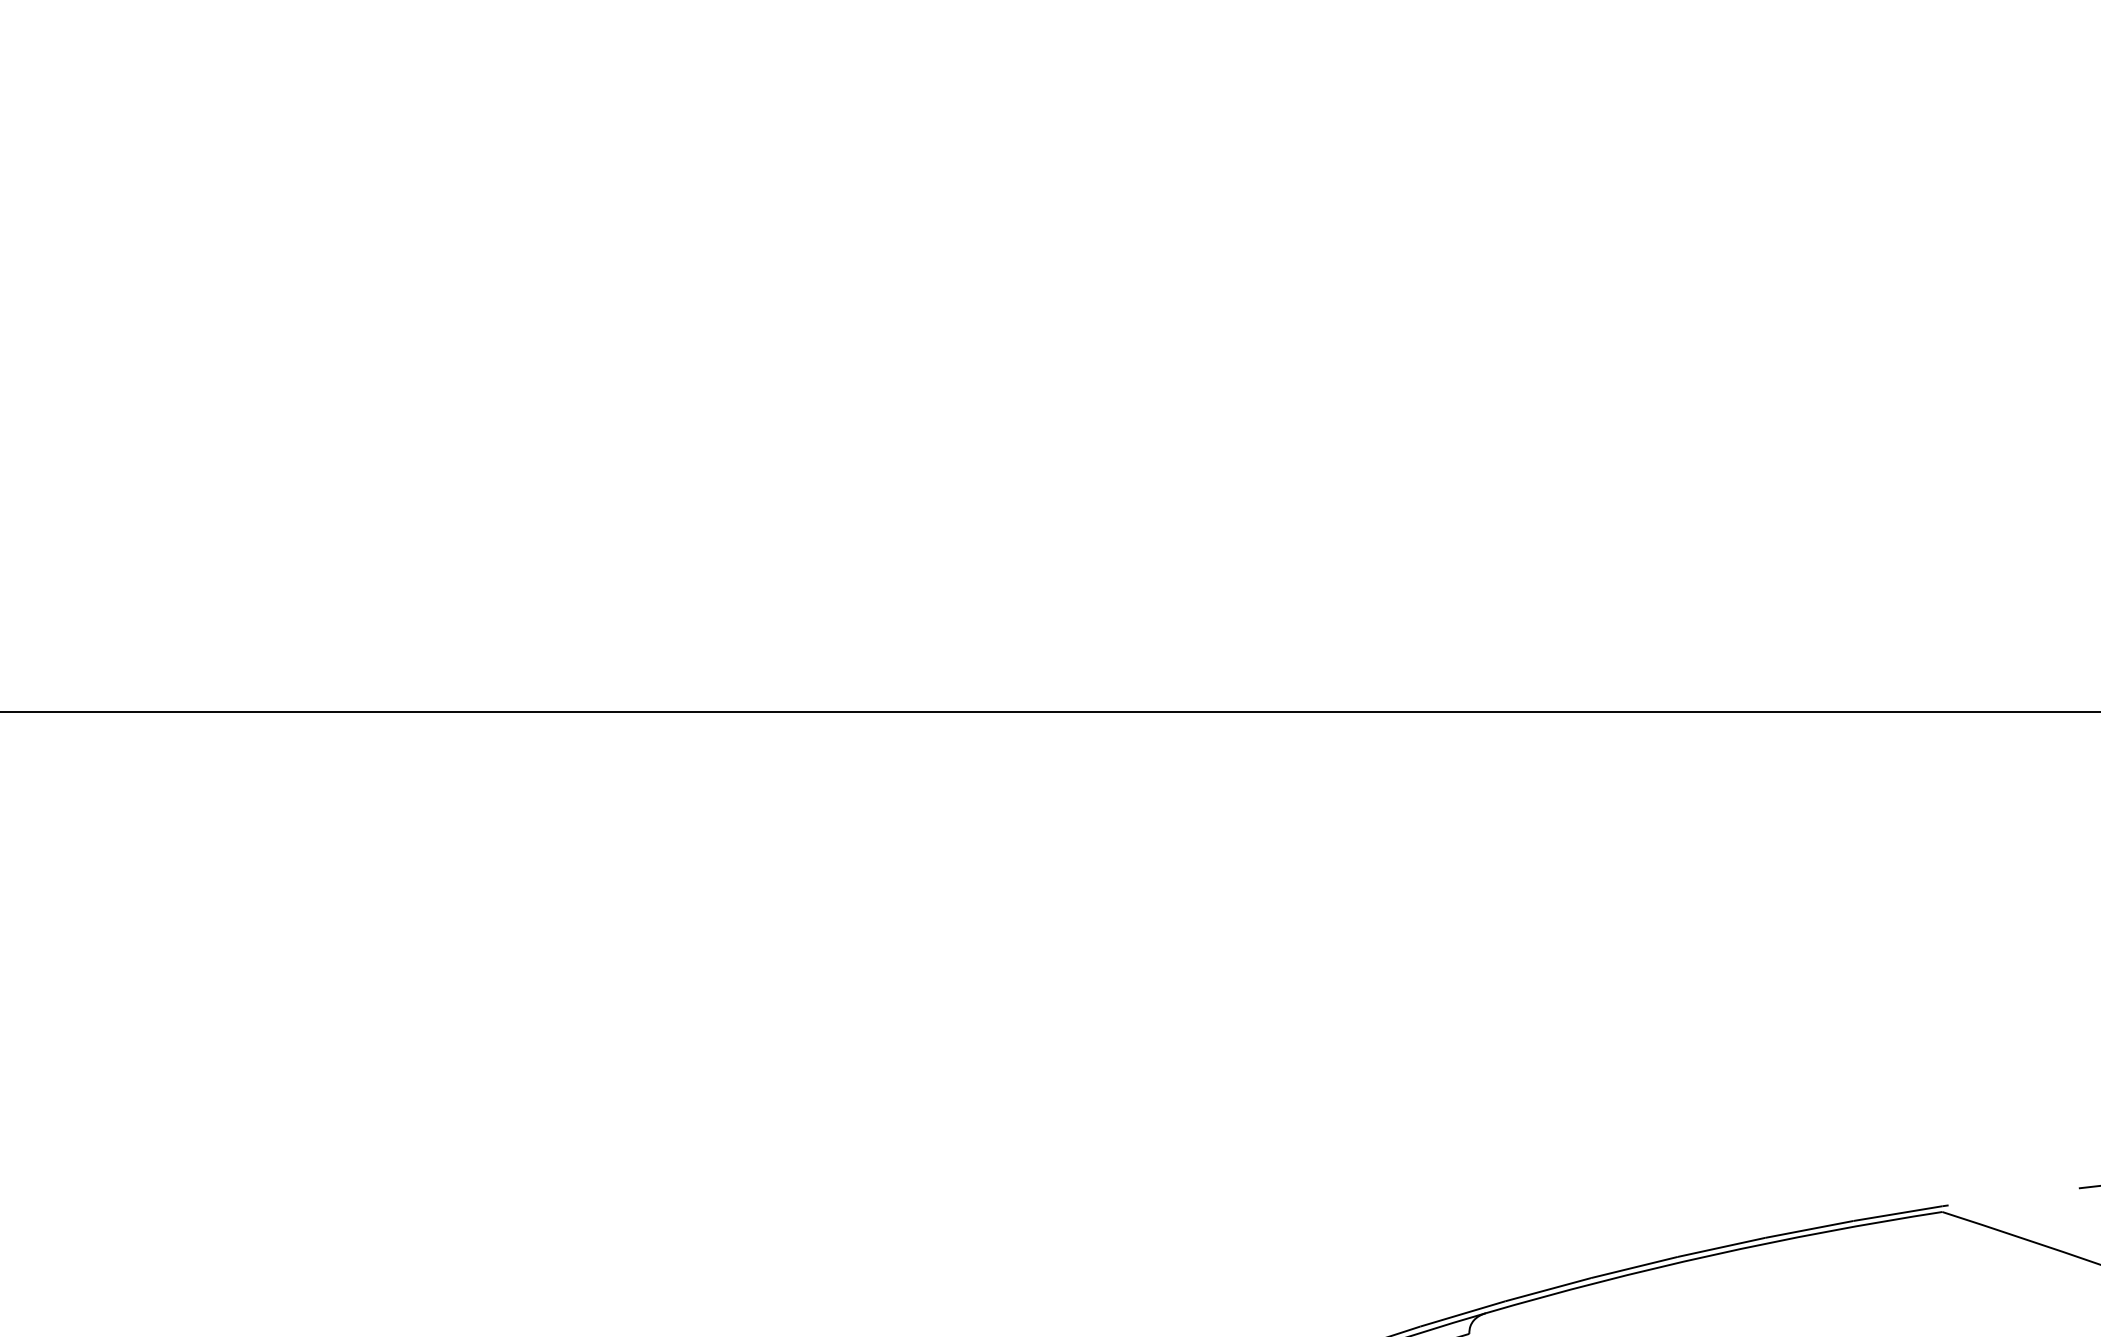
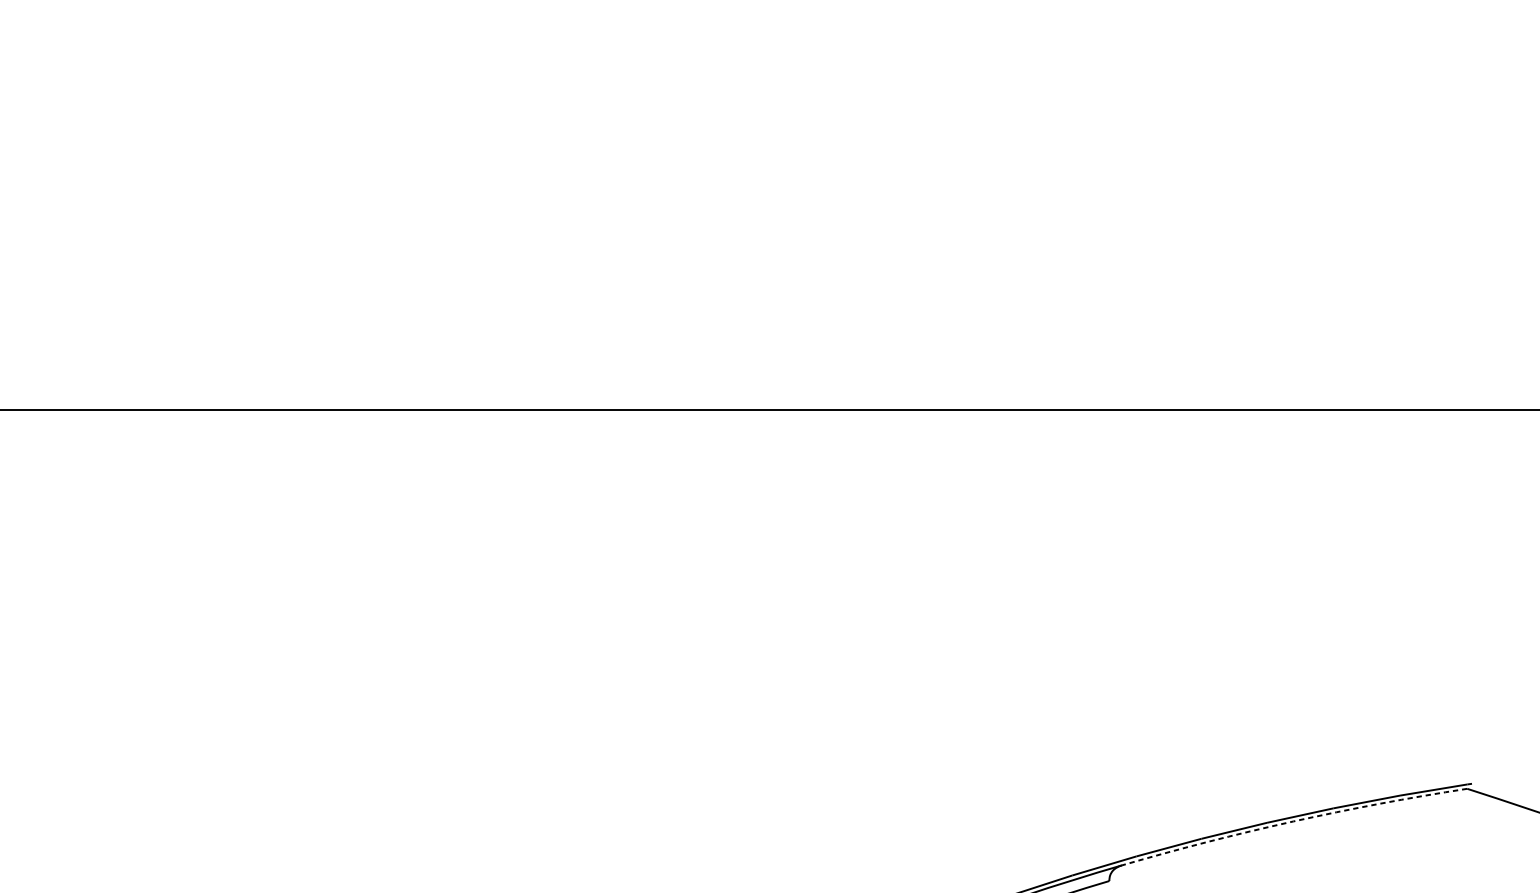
arc: (1712, 1255) -> (1293, 821), solid -> dashed

